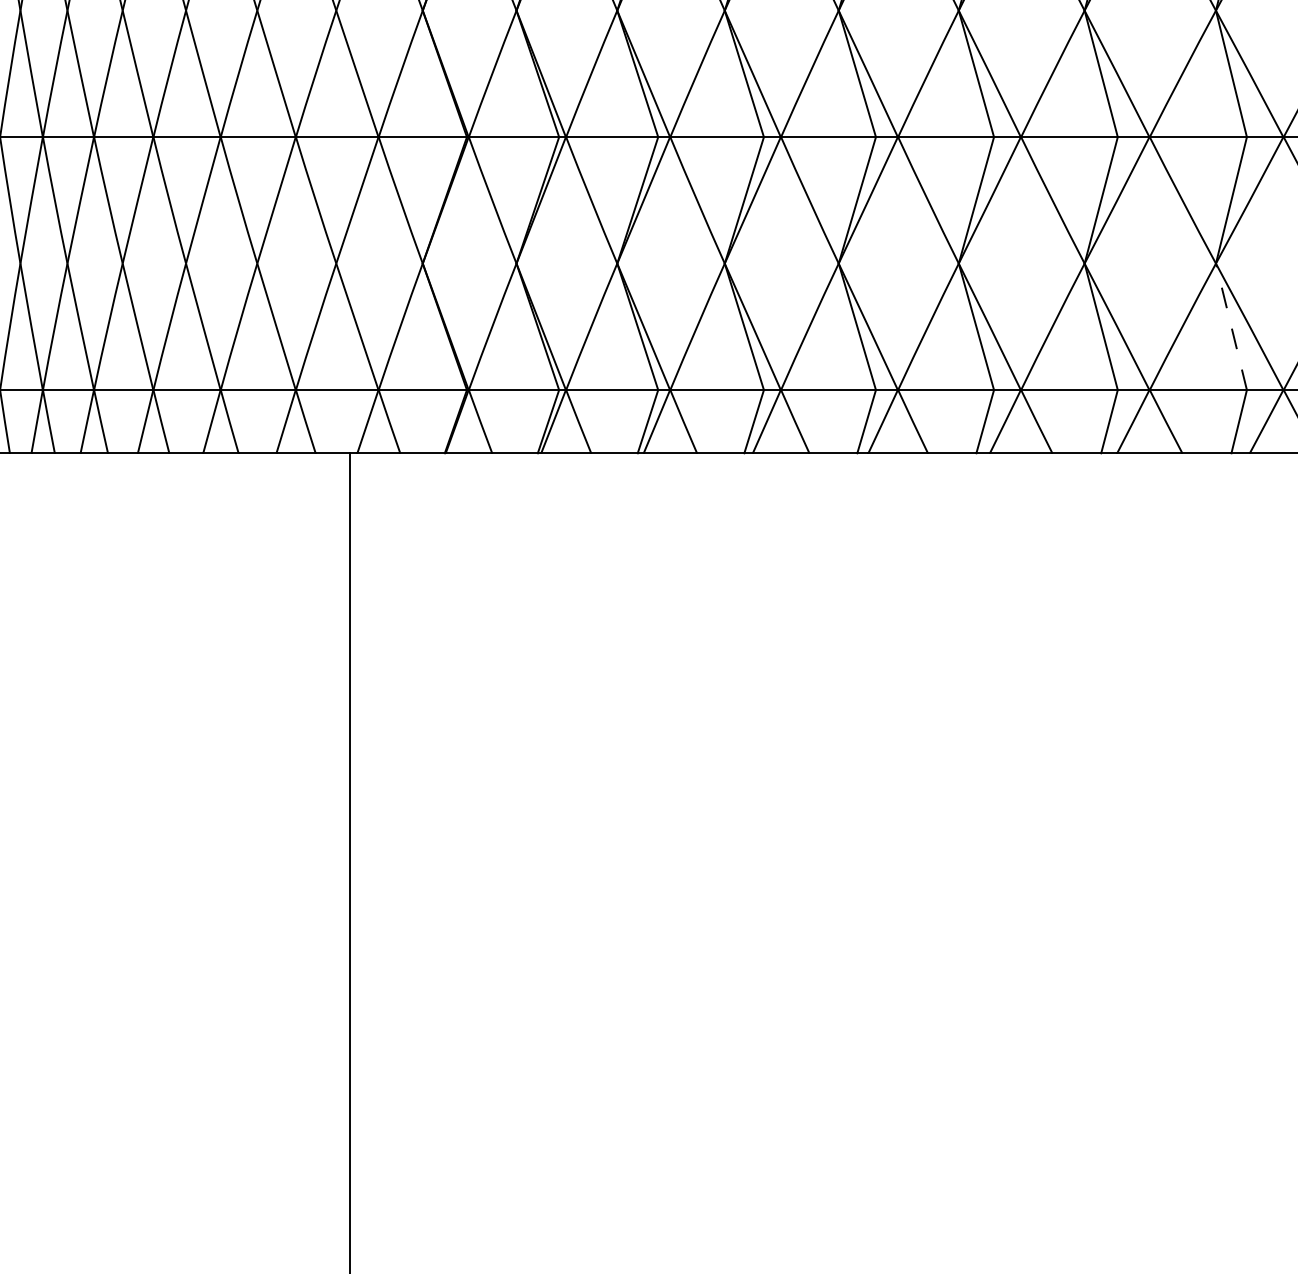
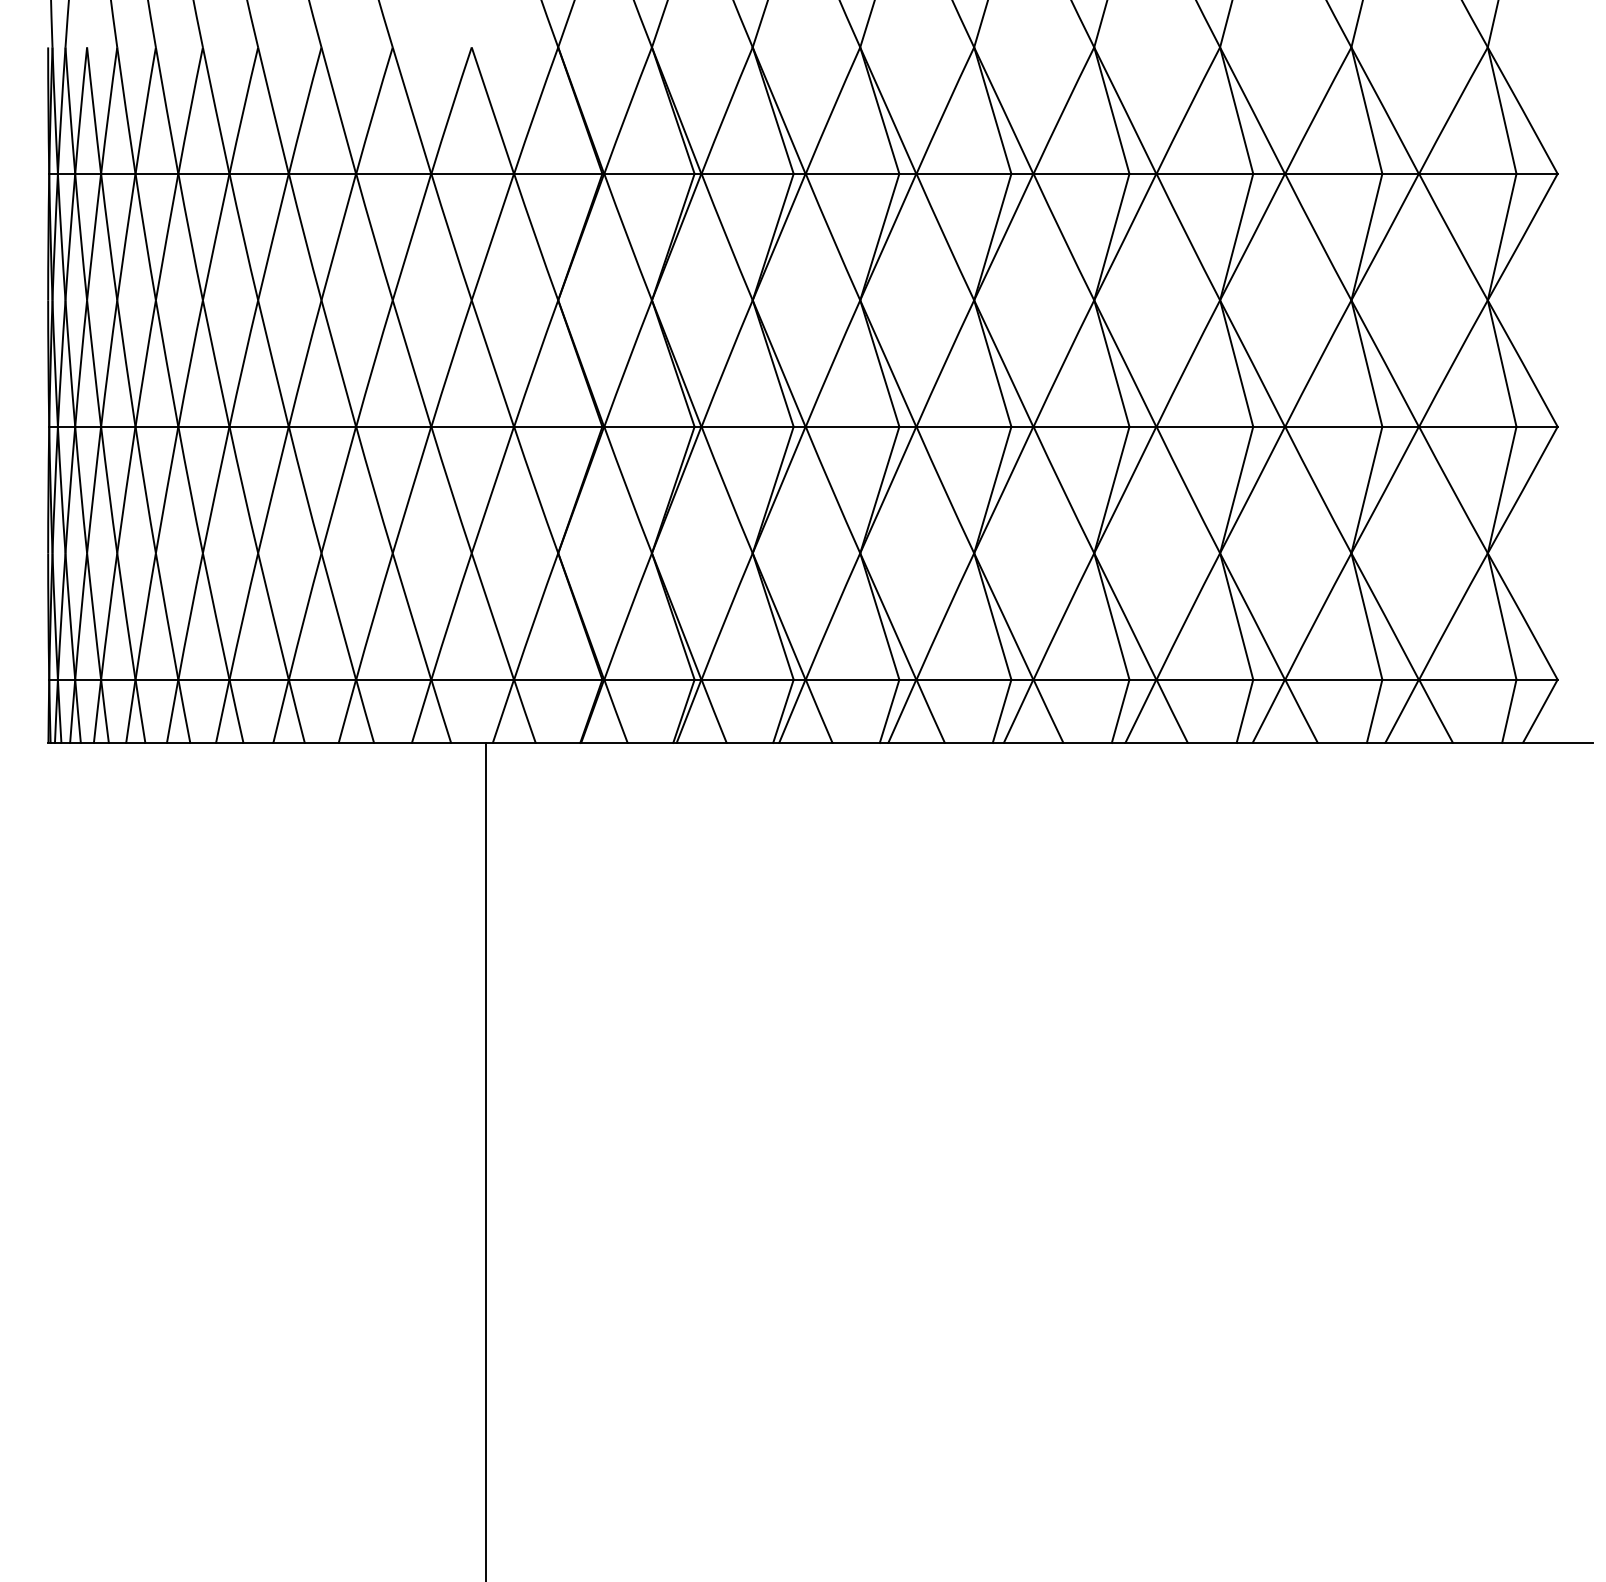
line: (1231, 326) -> (1366, 616), dashed -> solid

